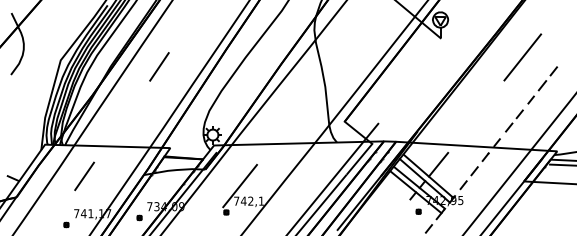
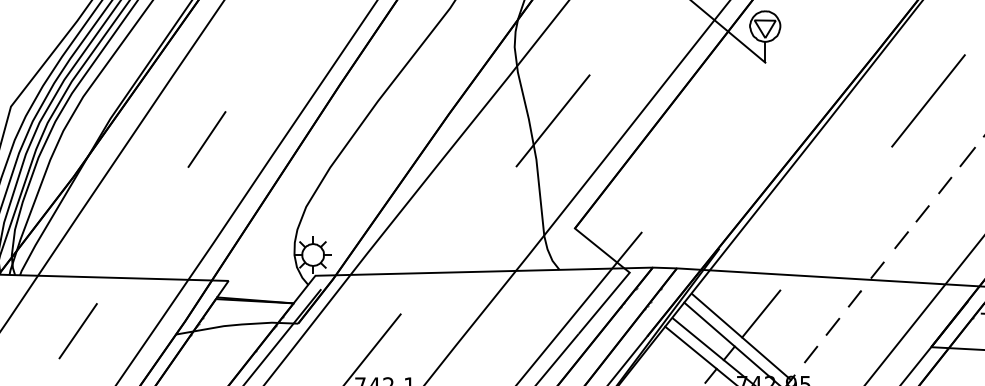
line: (159, 66) -> (207, 138), moved
line: (333, 67) -> (552, 120), added
line: (84, 176) -> (77, 331), moved

